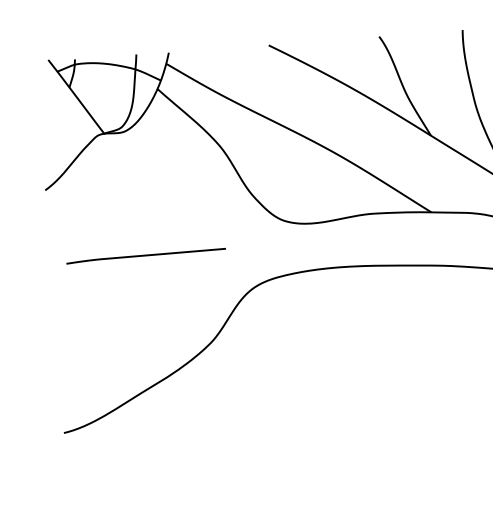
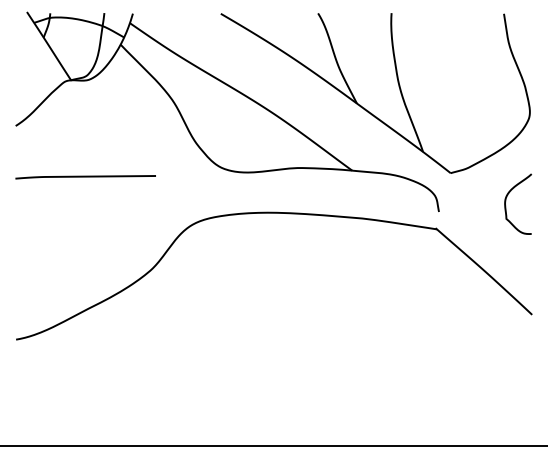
curve: (145, 256) -> (85, 177), moved

